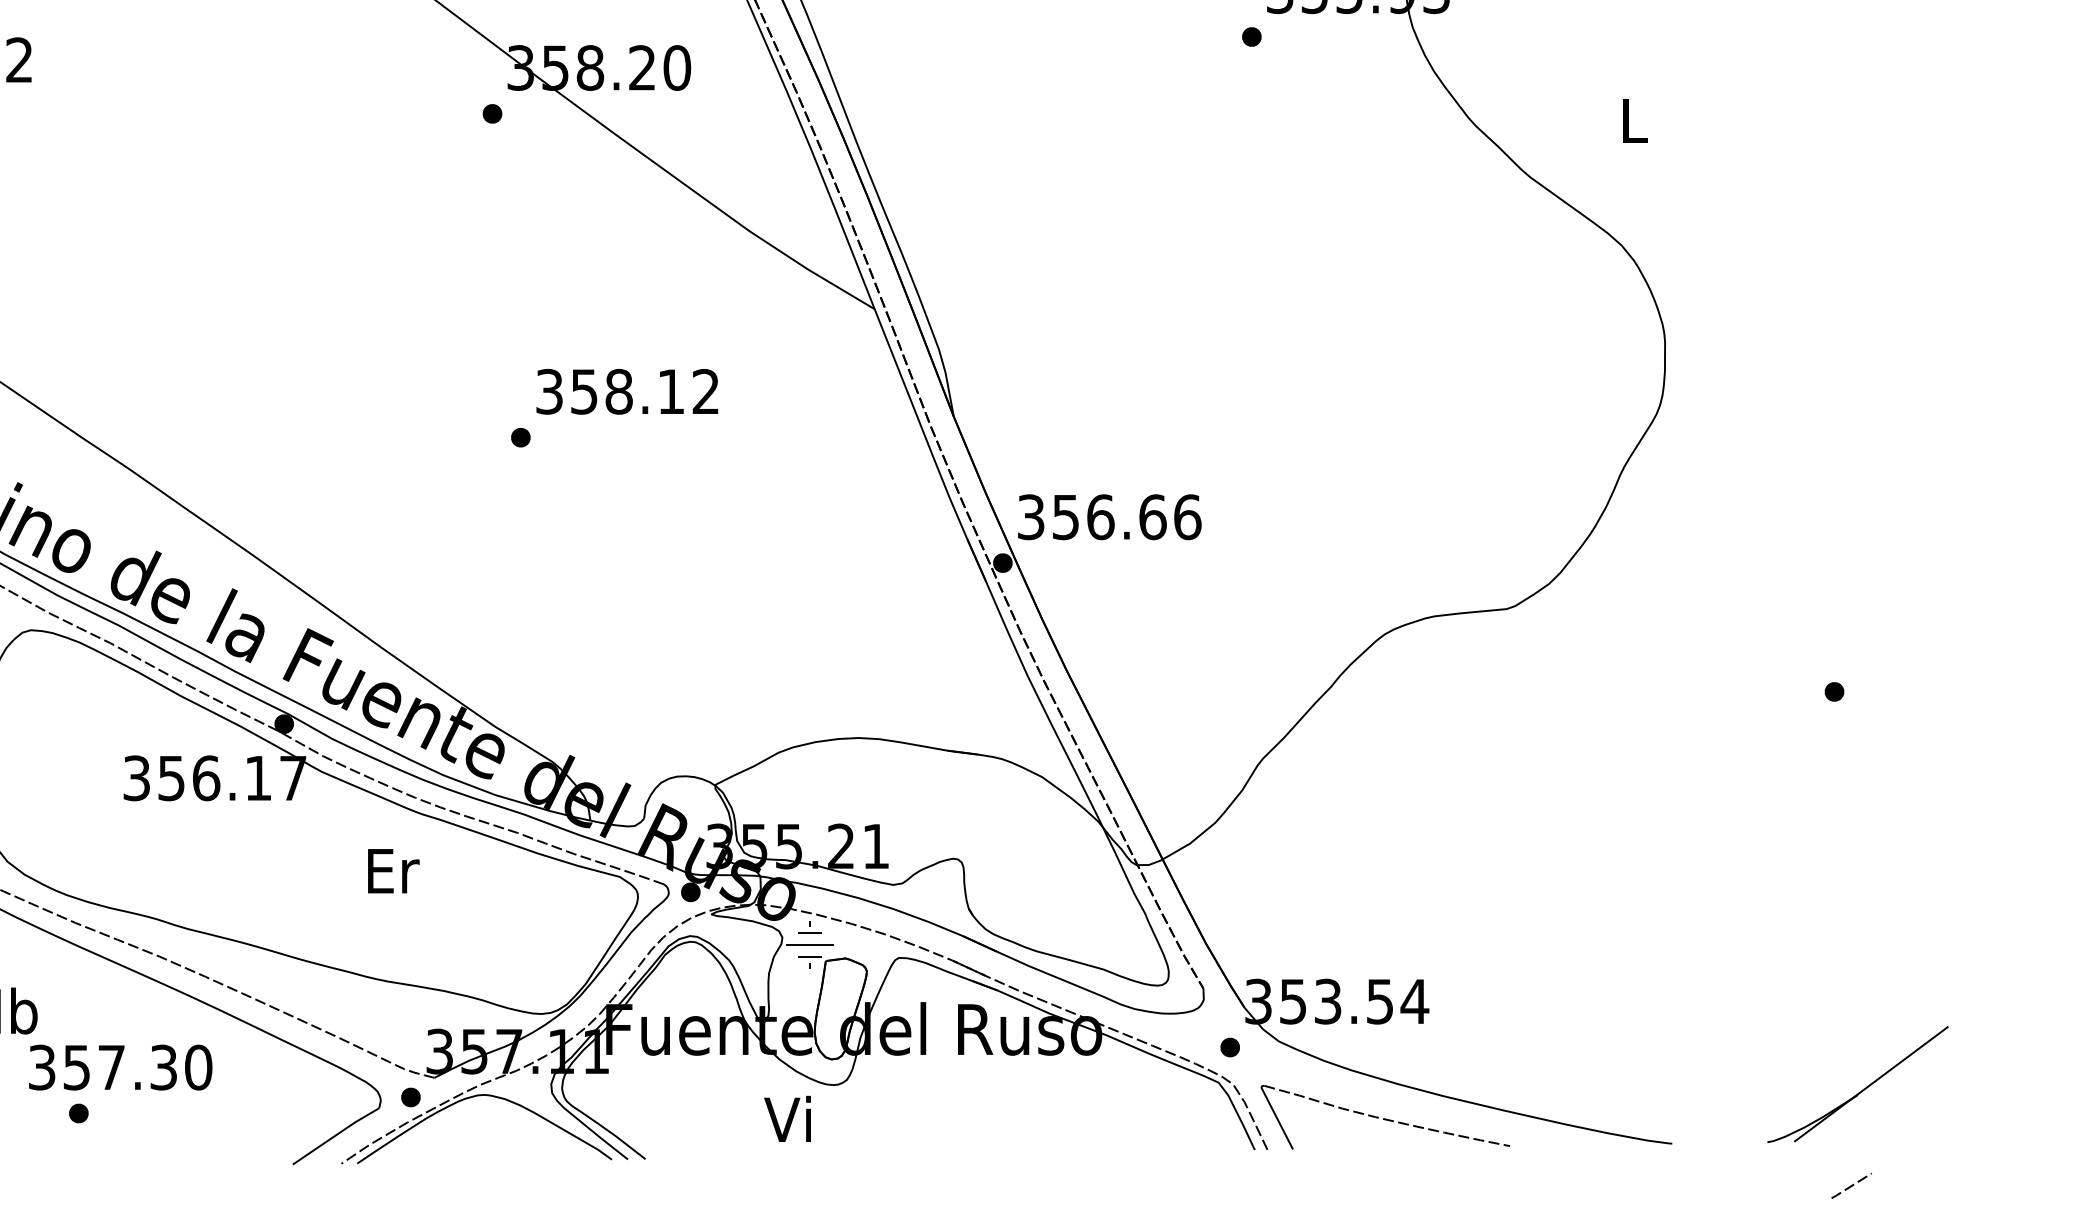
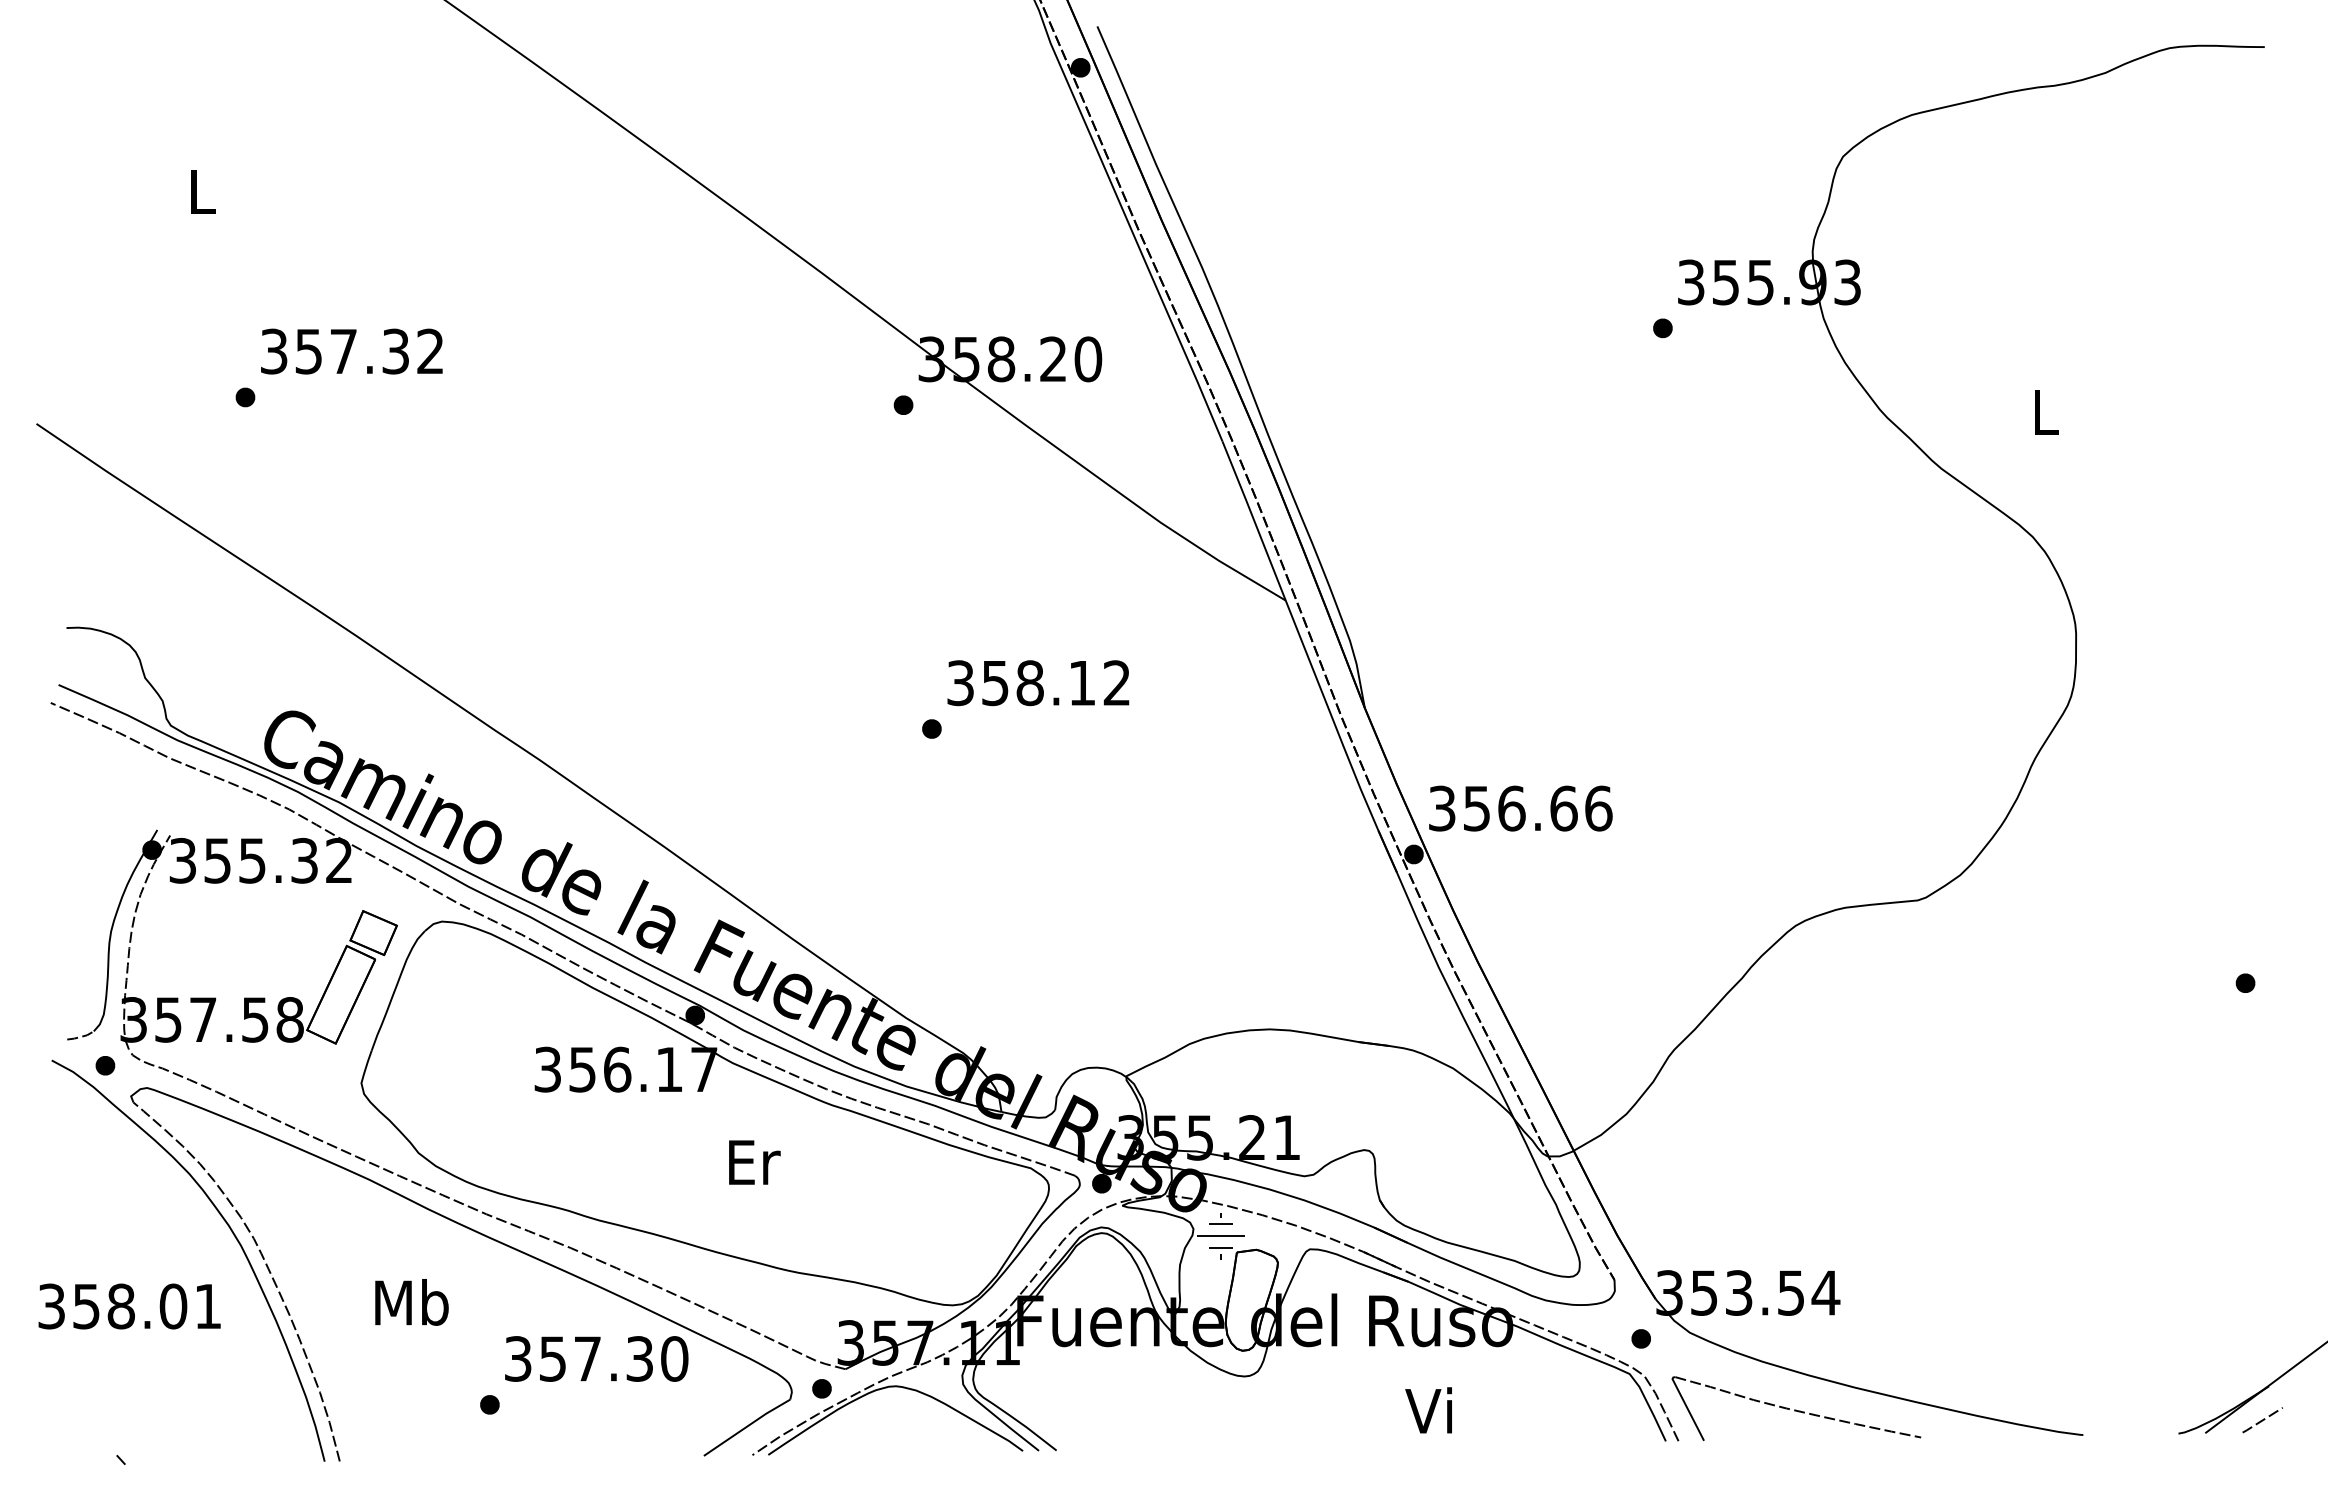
text: (393, 871) -> (754, 1162), moved
text: (120, 1067) -> (596, 1358), moved
text: (787, 1119) -> (1428, 1410), moved
line: (1851, 1186) -> (2262, 1420), moved

